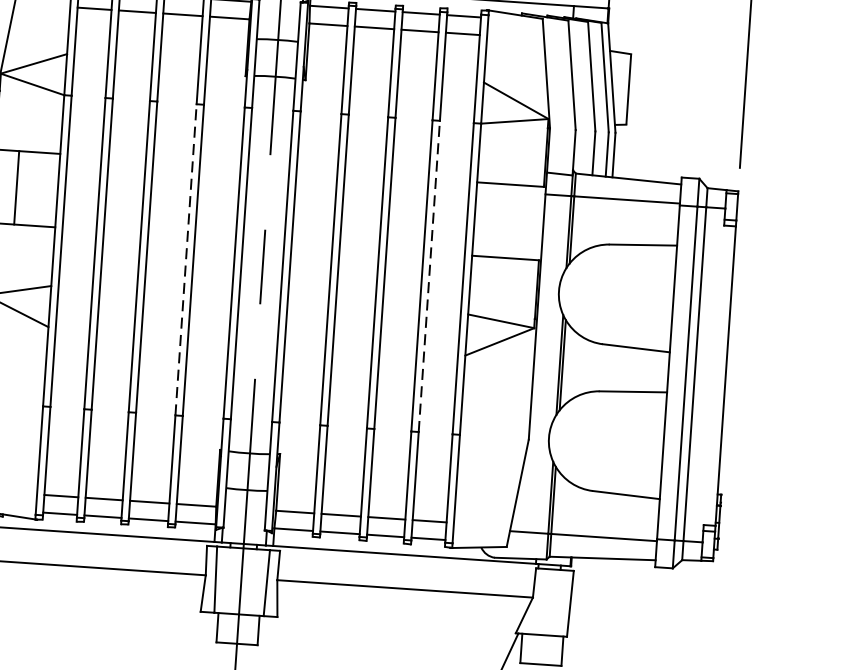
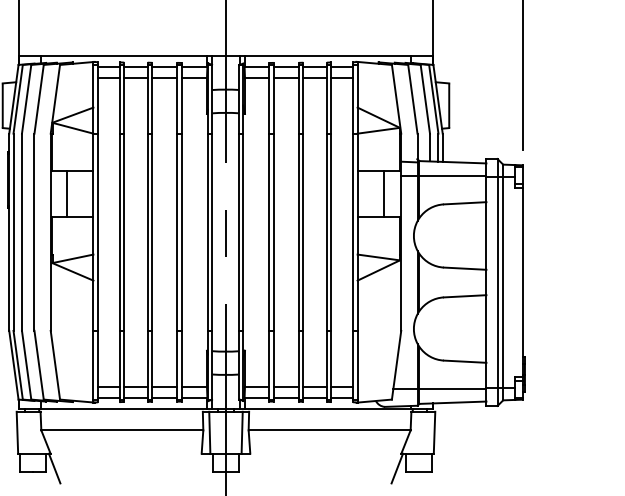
line: (515, 220) -> (383, 193), added
line: (186, 260) -> (177, 232), dashed -> solid
line: (429, 276) -> (331, 232), dashed -> solid

